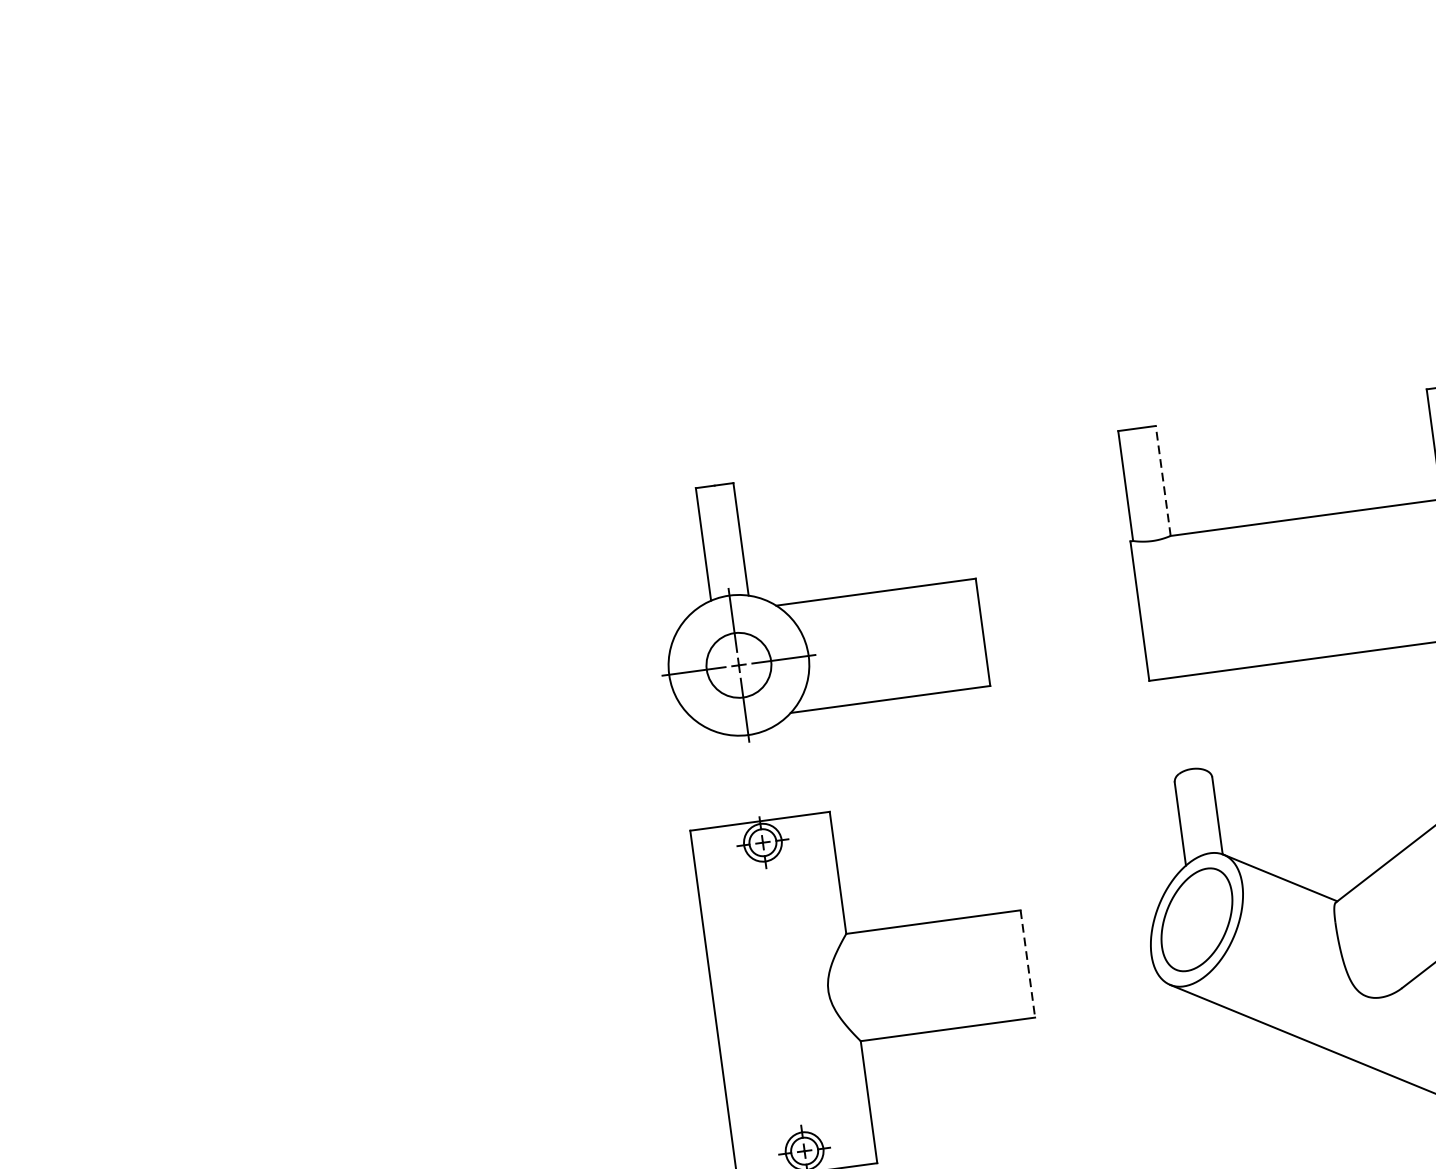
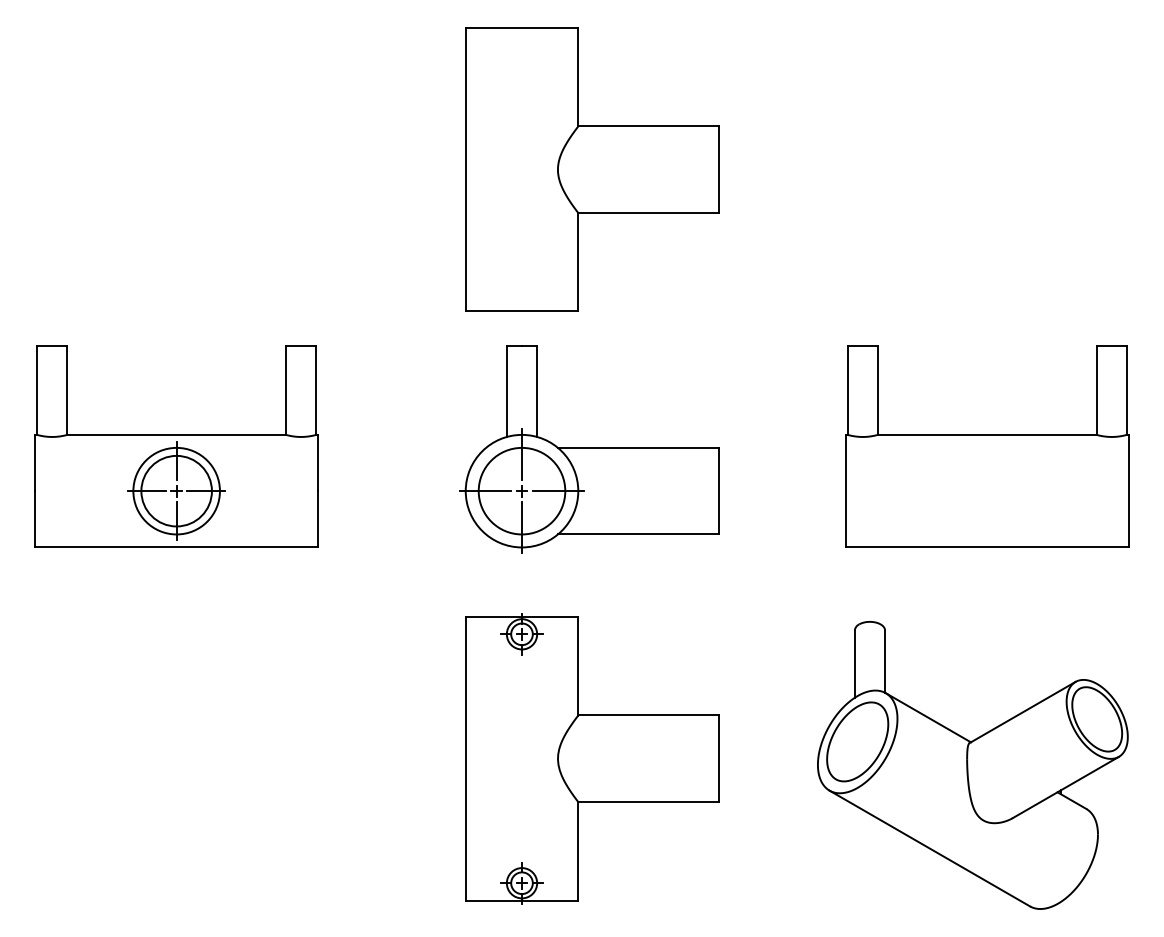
part: (772, 254) -> (592, 169), added
line: (1163, 480) -> (878, 390), dashed -> solid
circle: (738, 664) -> (521, 490), size x1.67
part: (303, 667) -> (176, 446), added
line: (1027, 964) -> (718, 759), dashed -> solid

